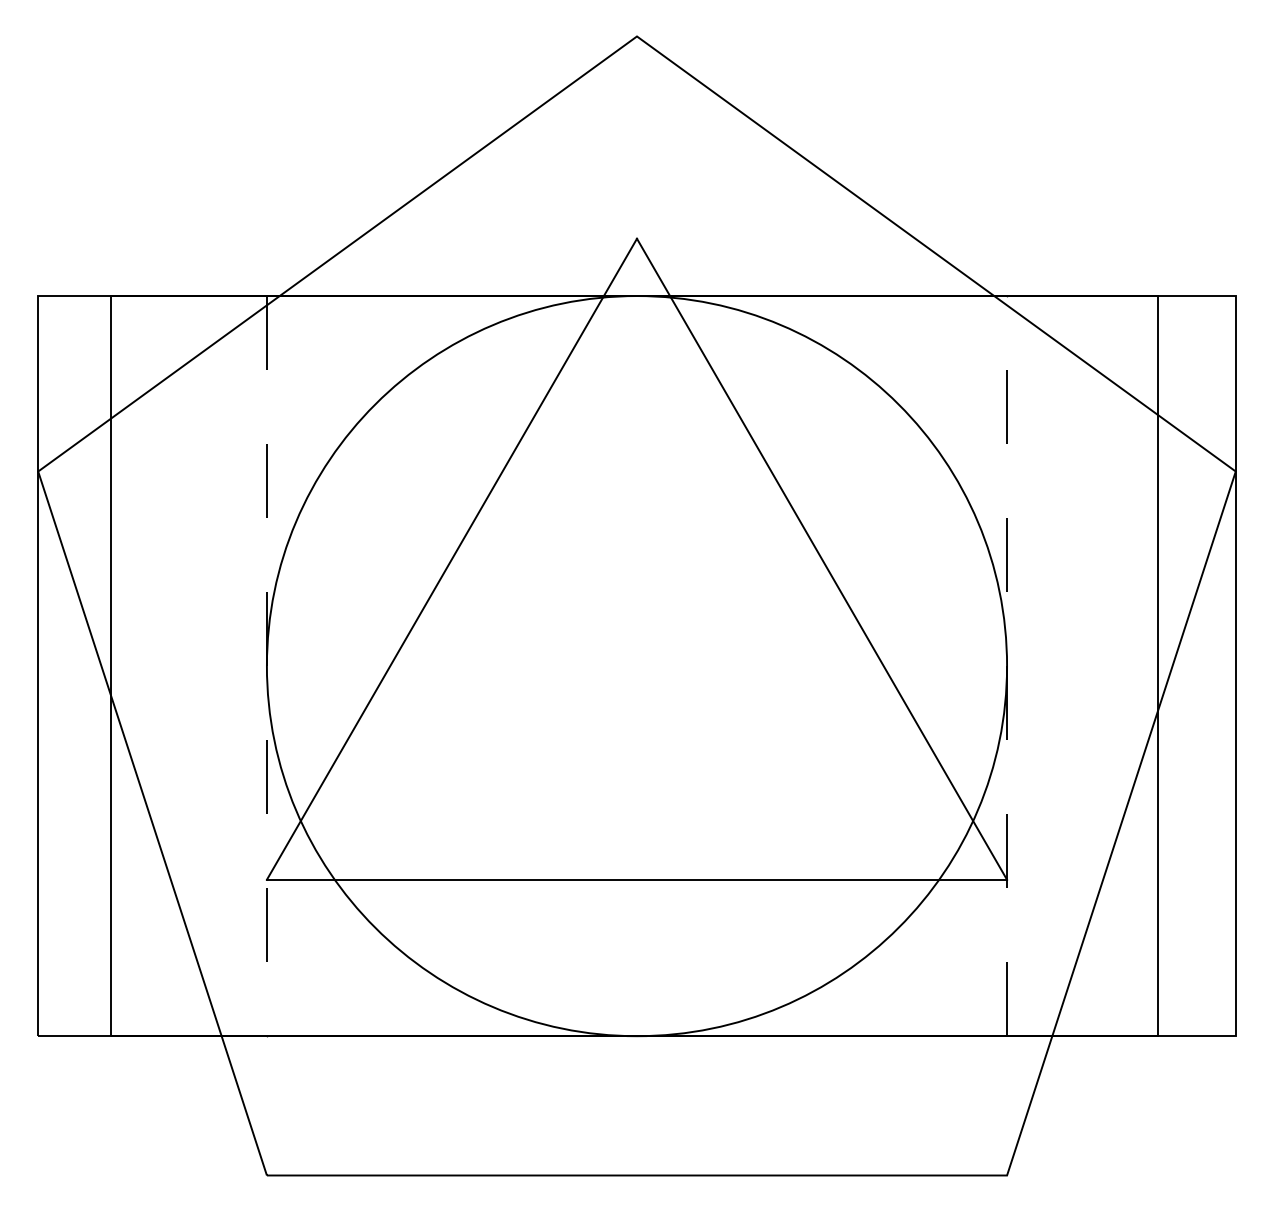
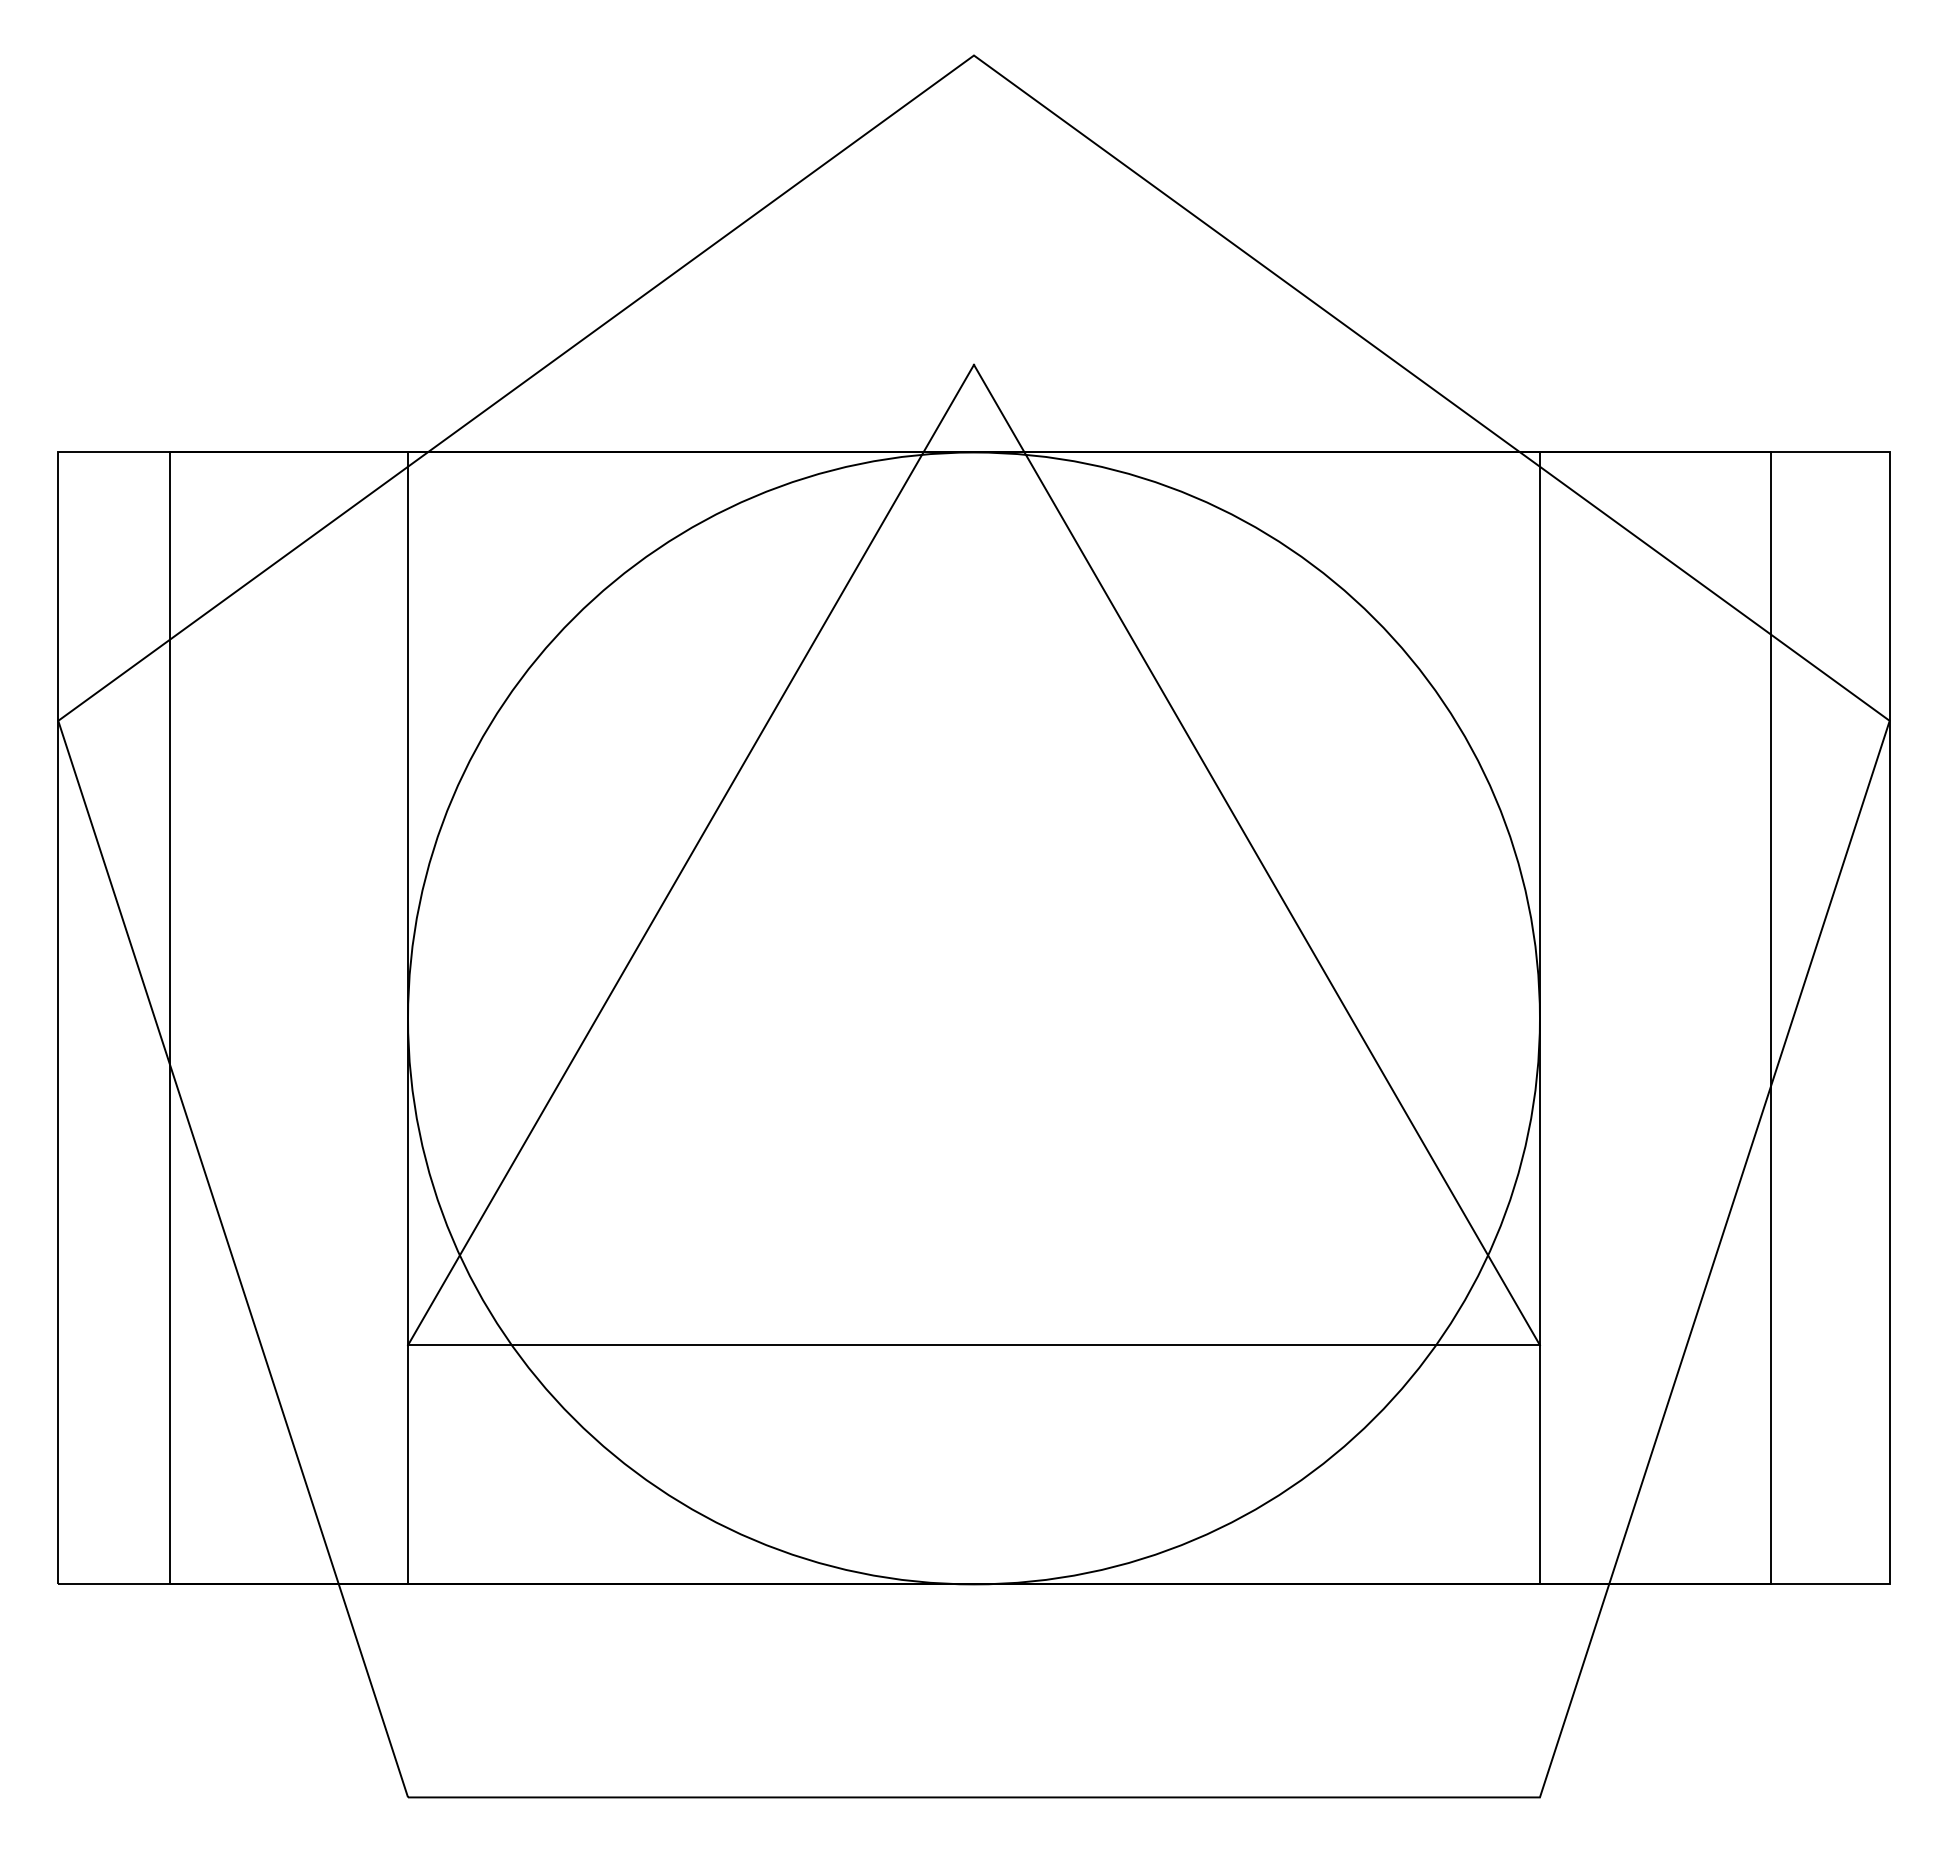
line: (1007, 665) -> (1540, 1017), dashed -> solid
line: (266, 666) -> (407, 1019), dashed -> solid

